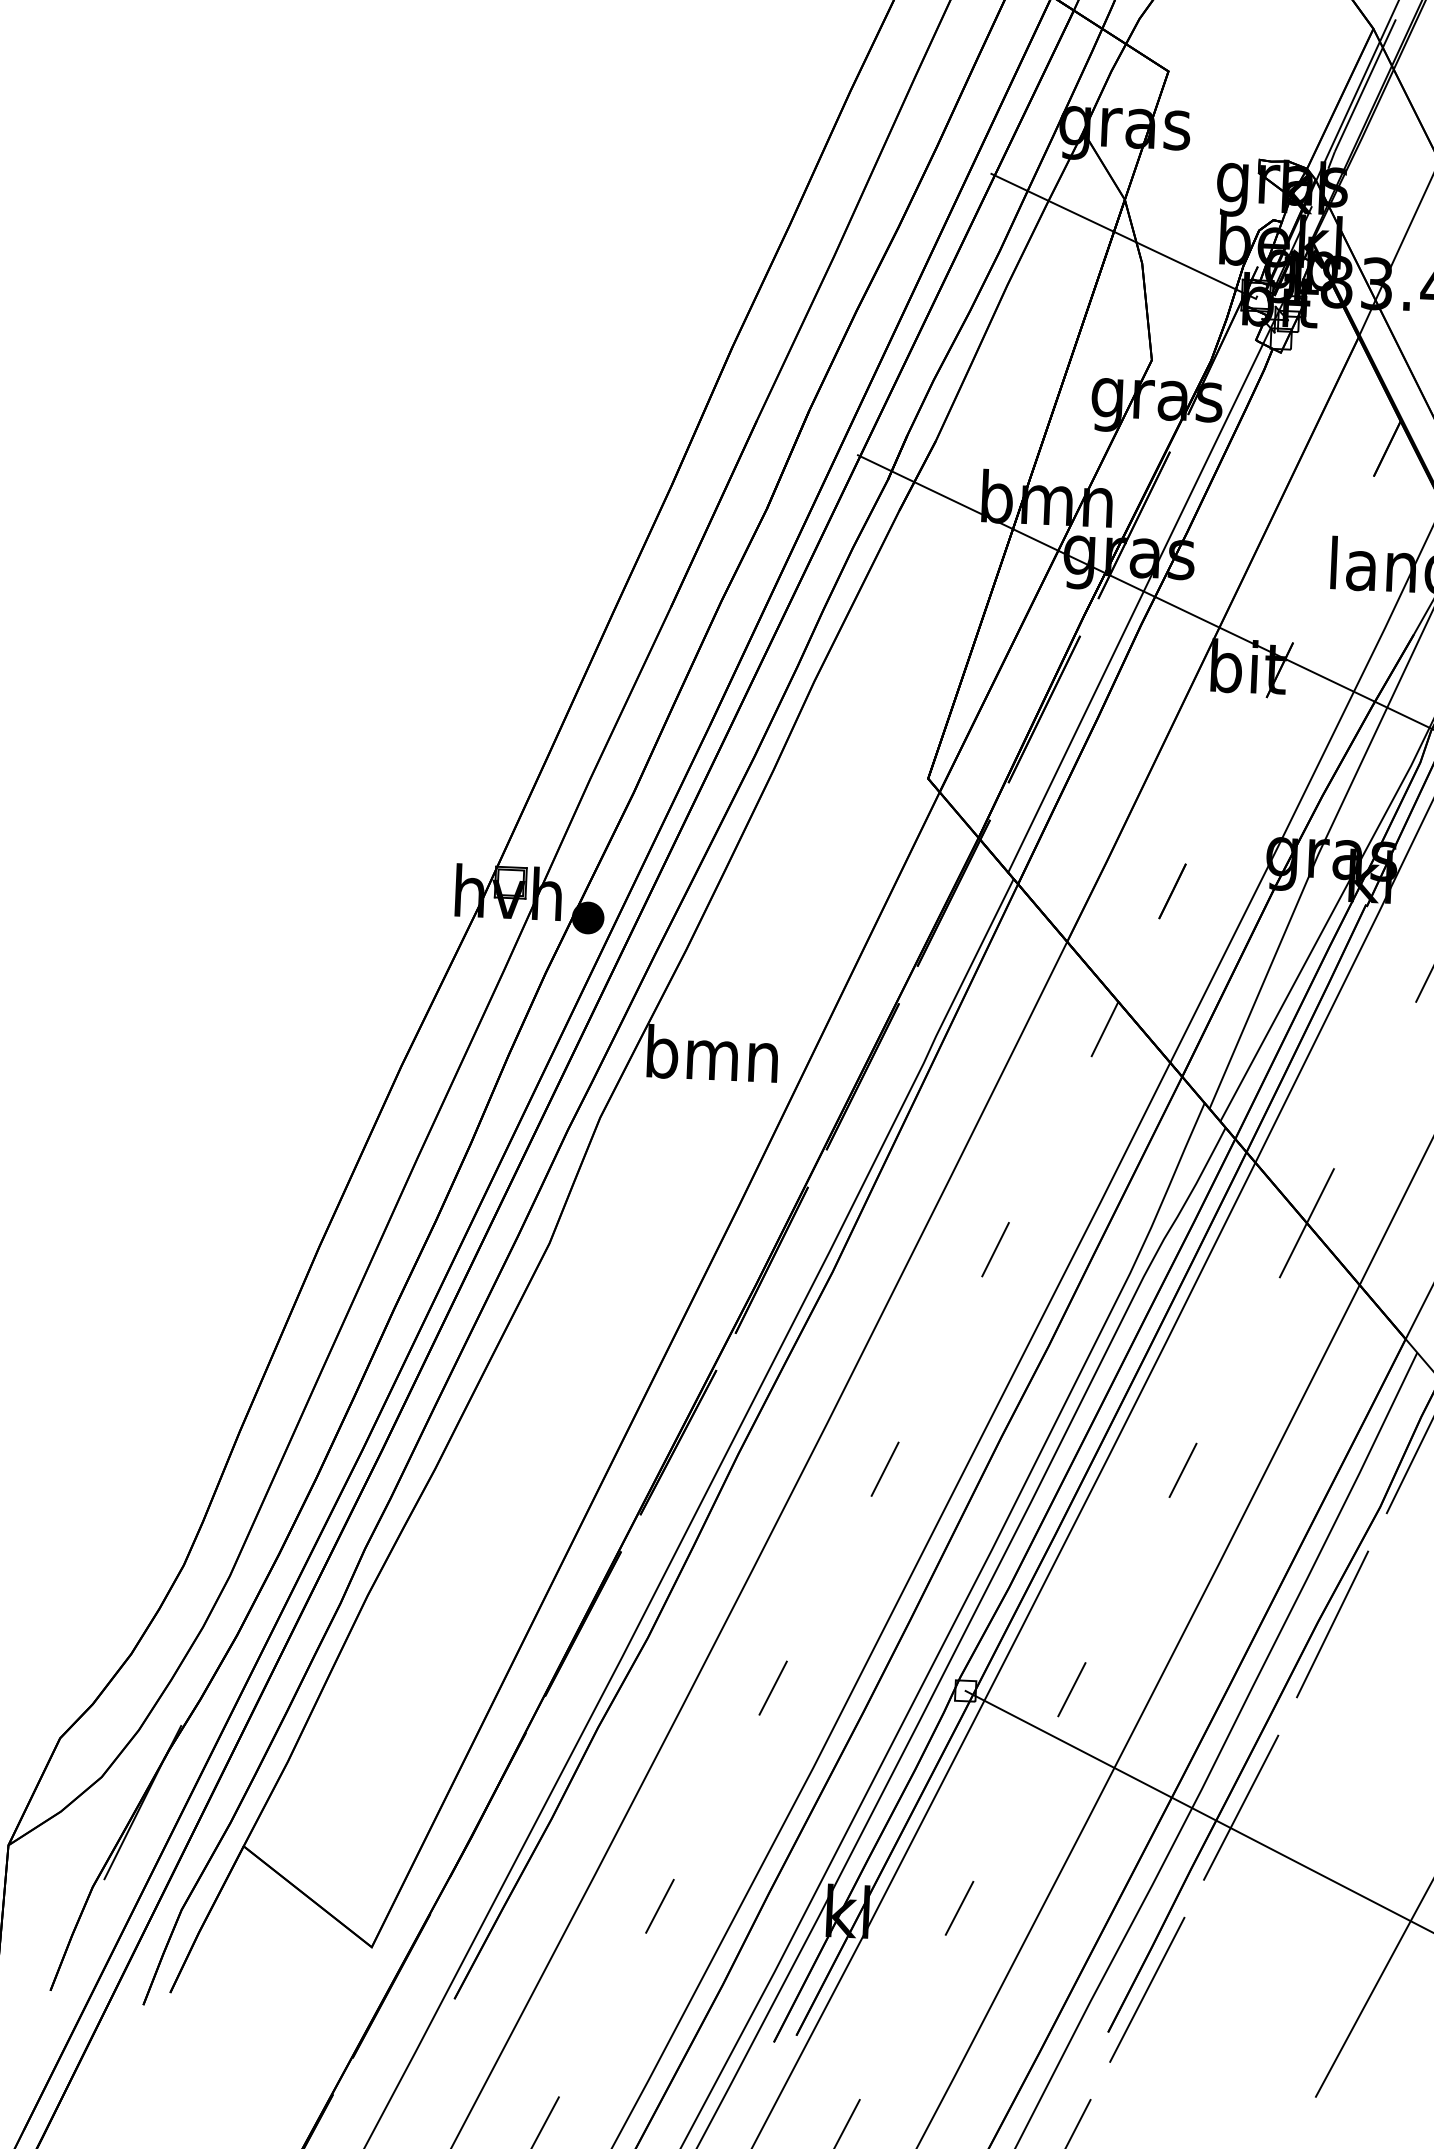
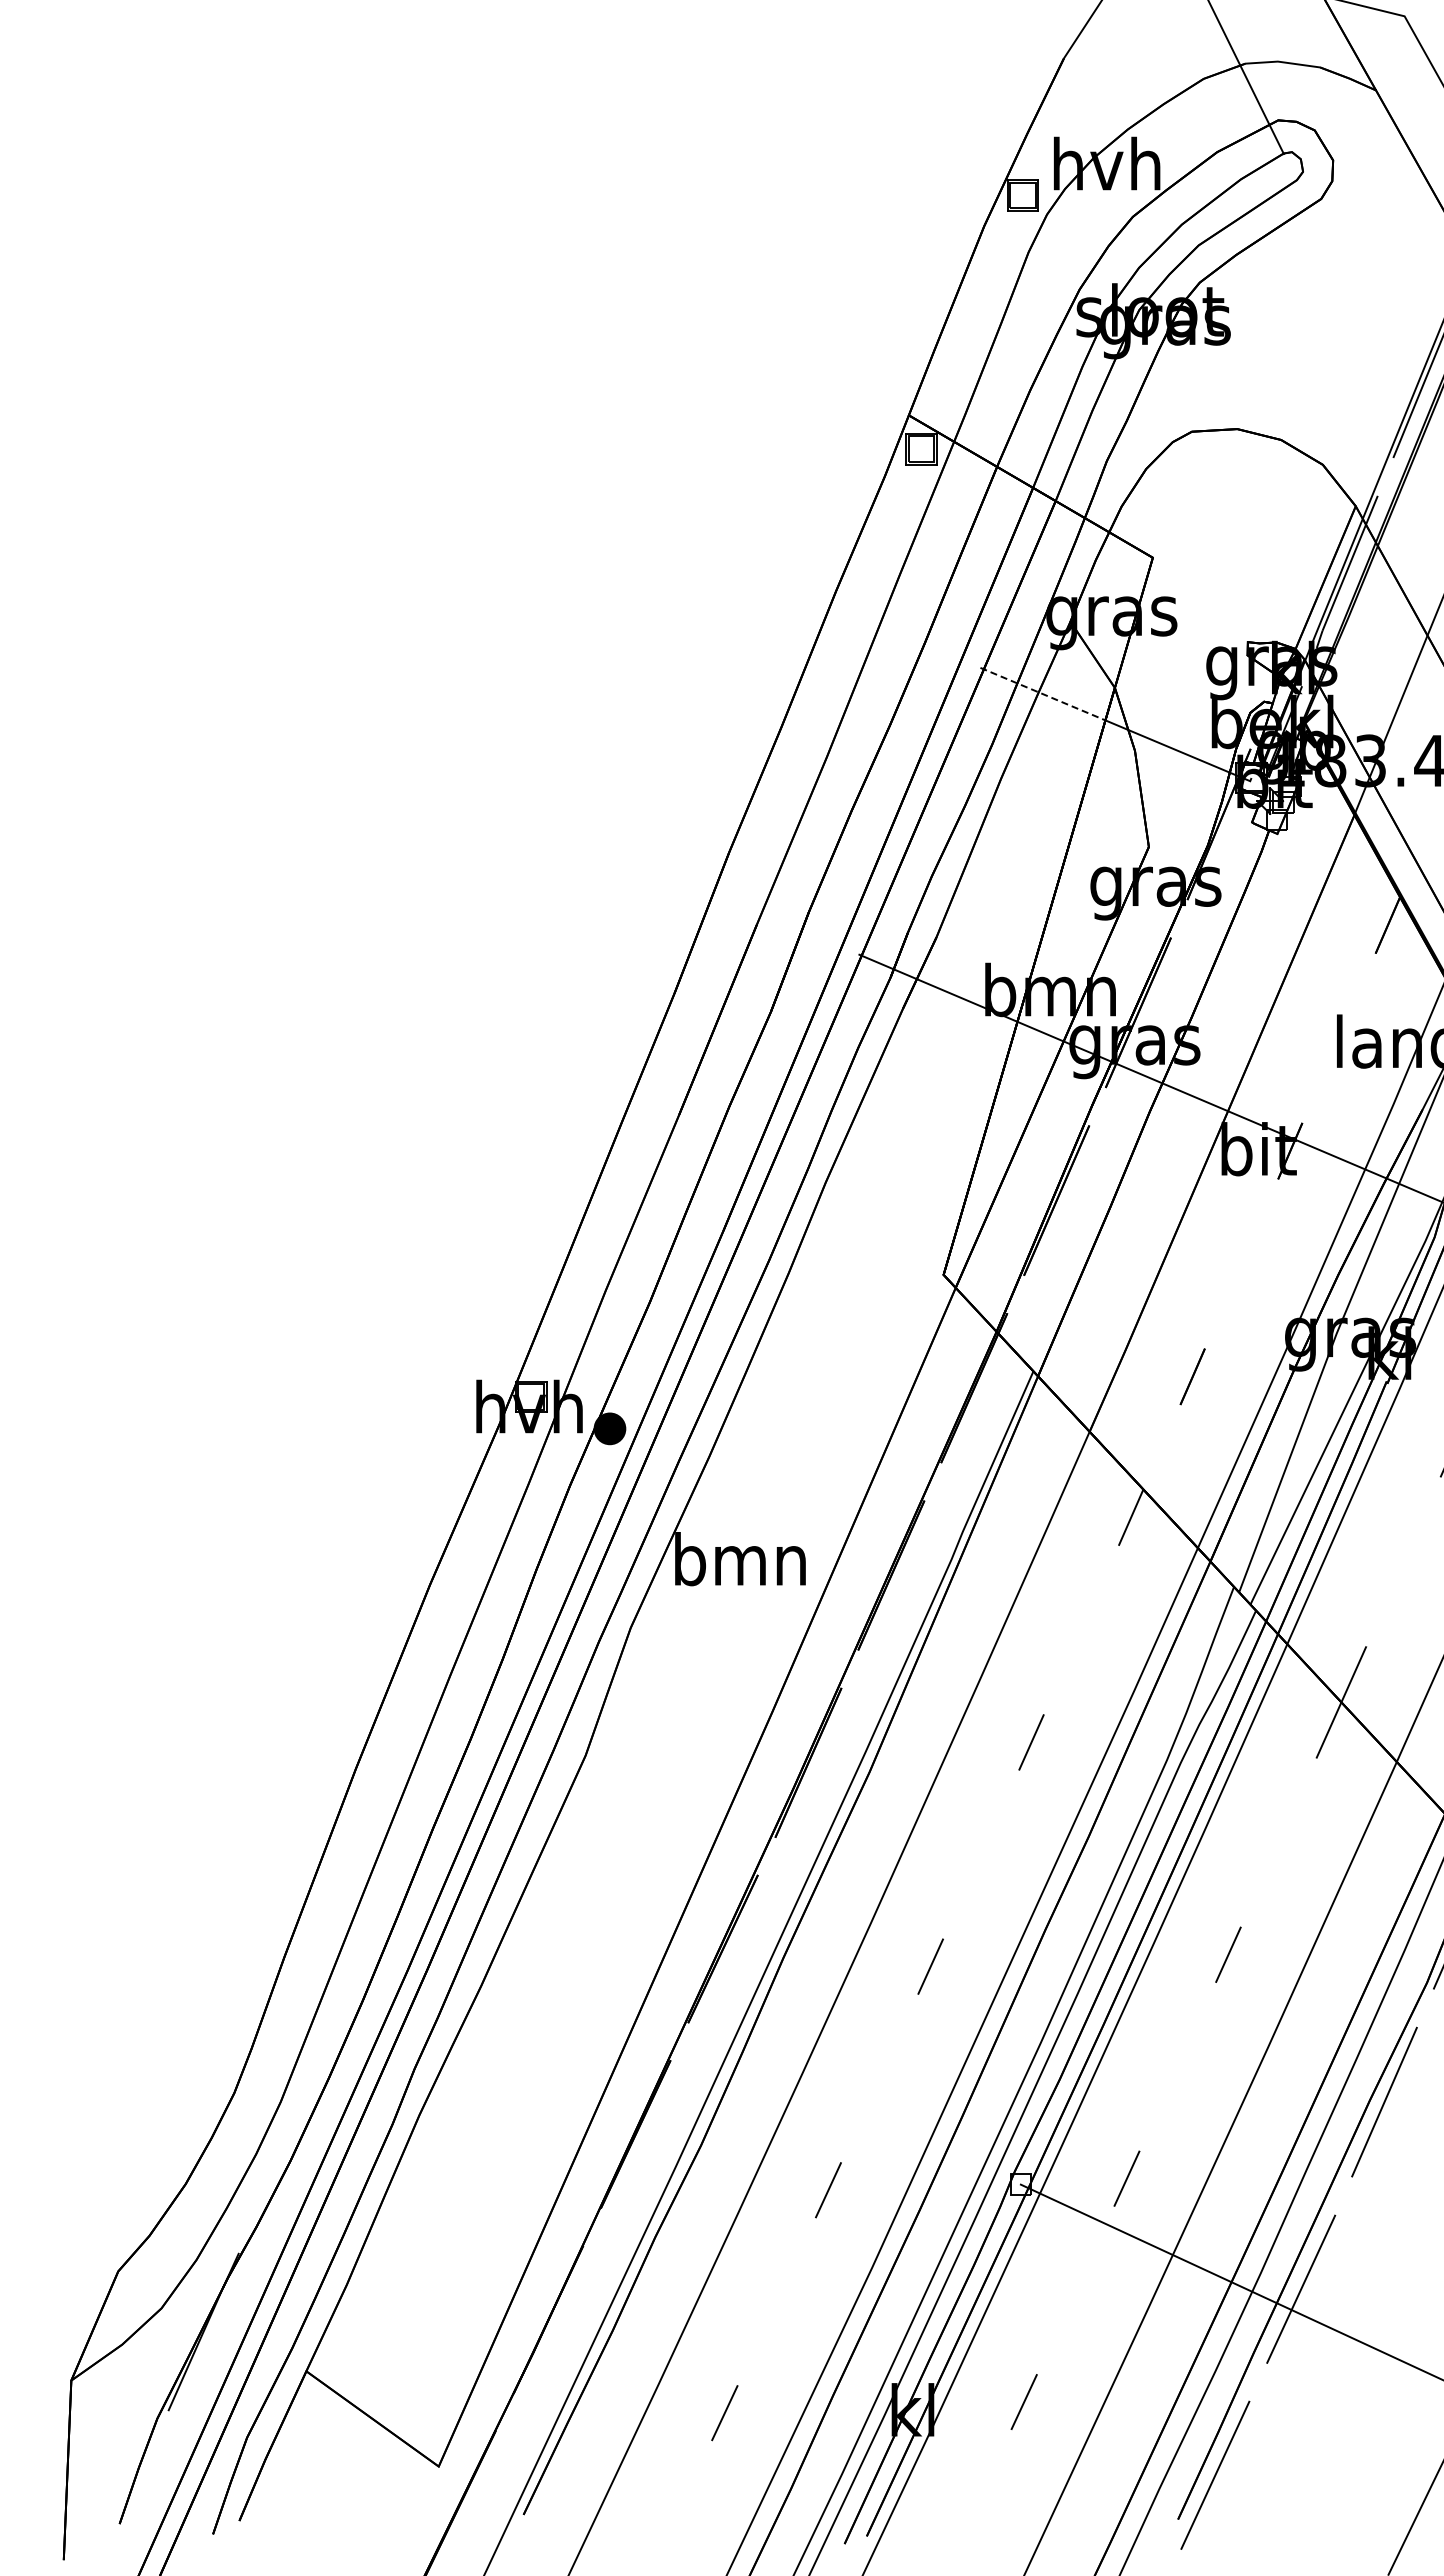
line: (1052, 203) -> (1042, 694), solid -> dashed
line: (1148, 579) -> (1155, 1066), removed

